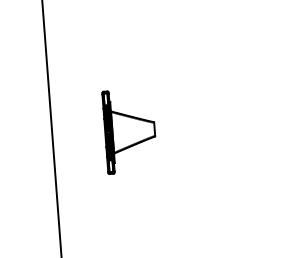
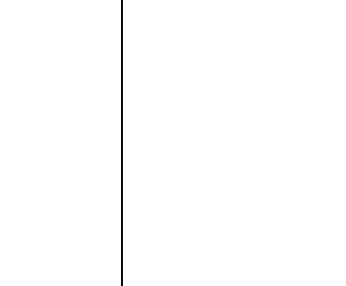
part: (129, 131) -> (198, 163), removed

